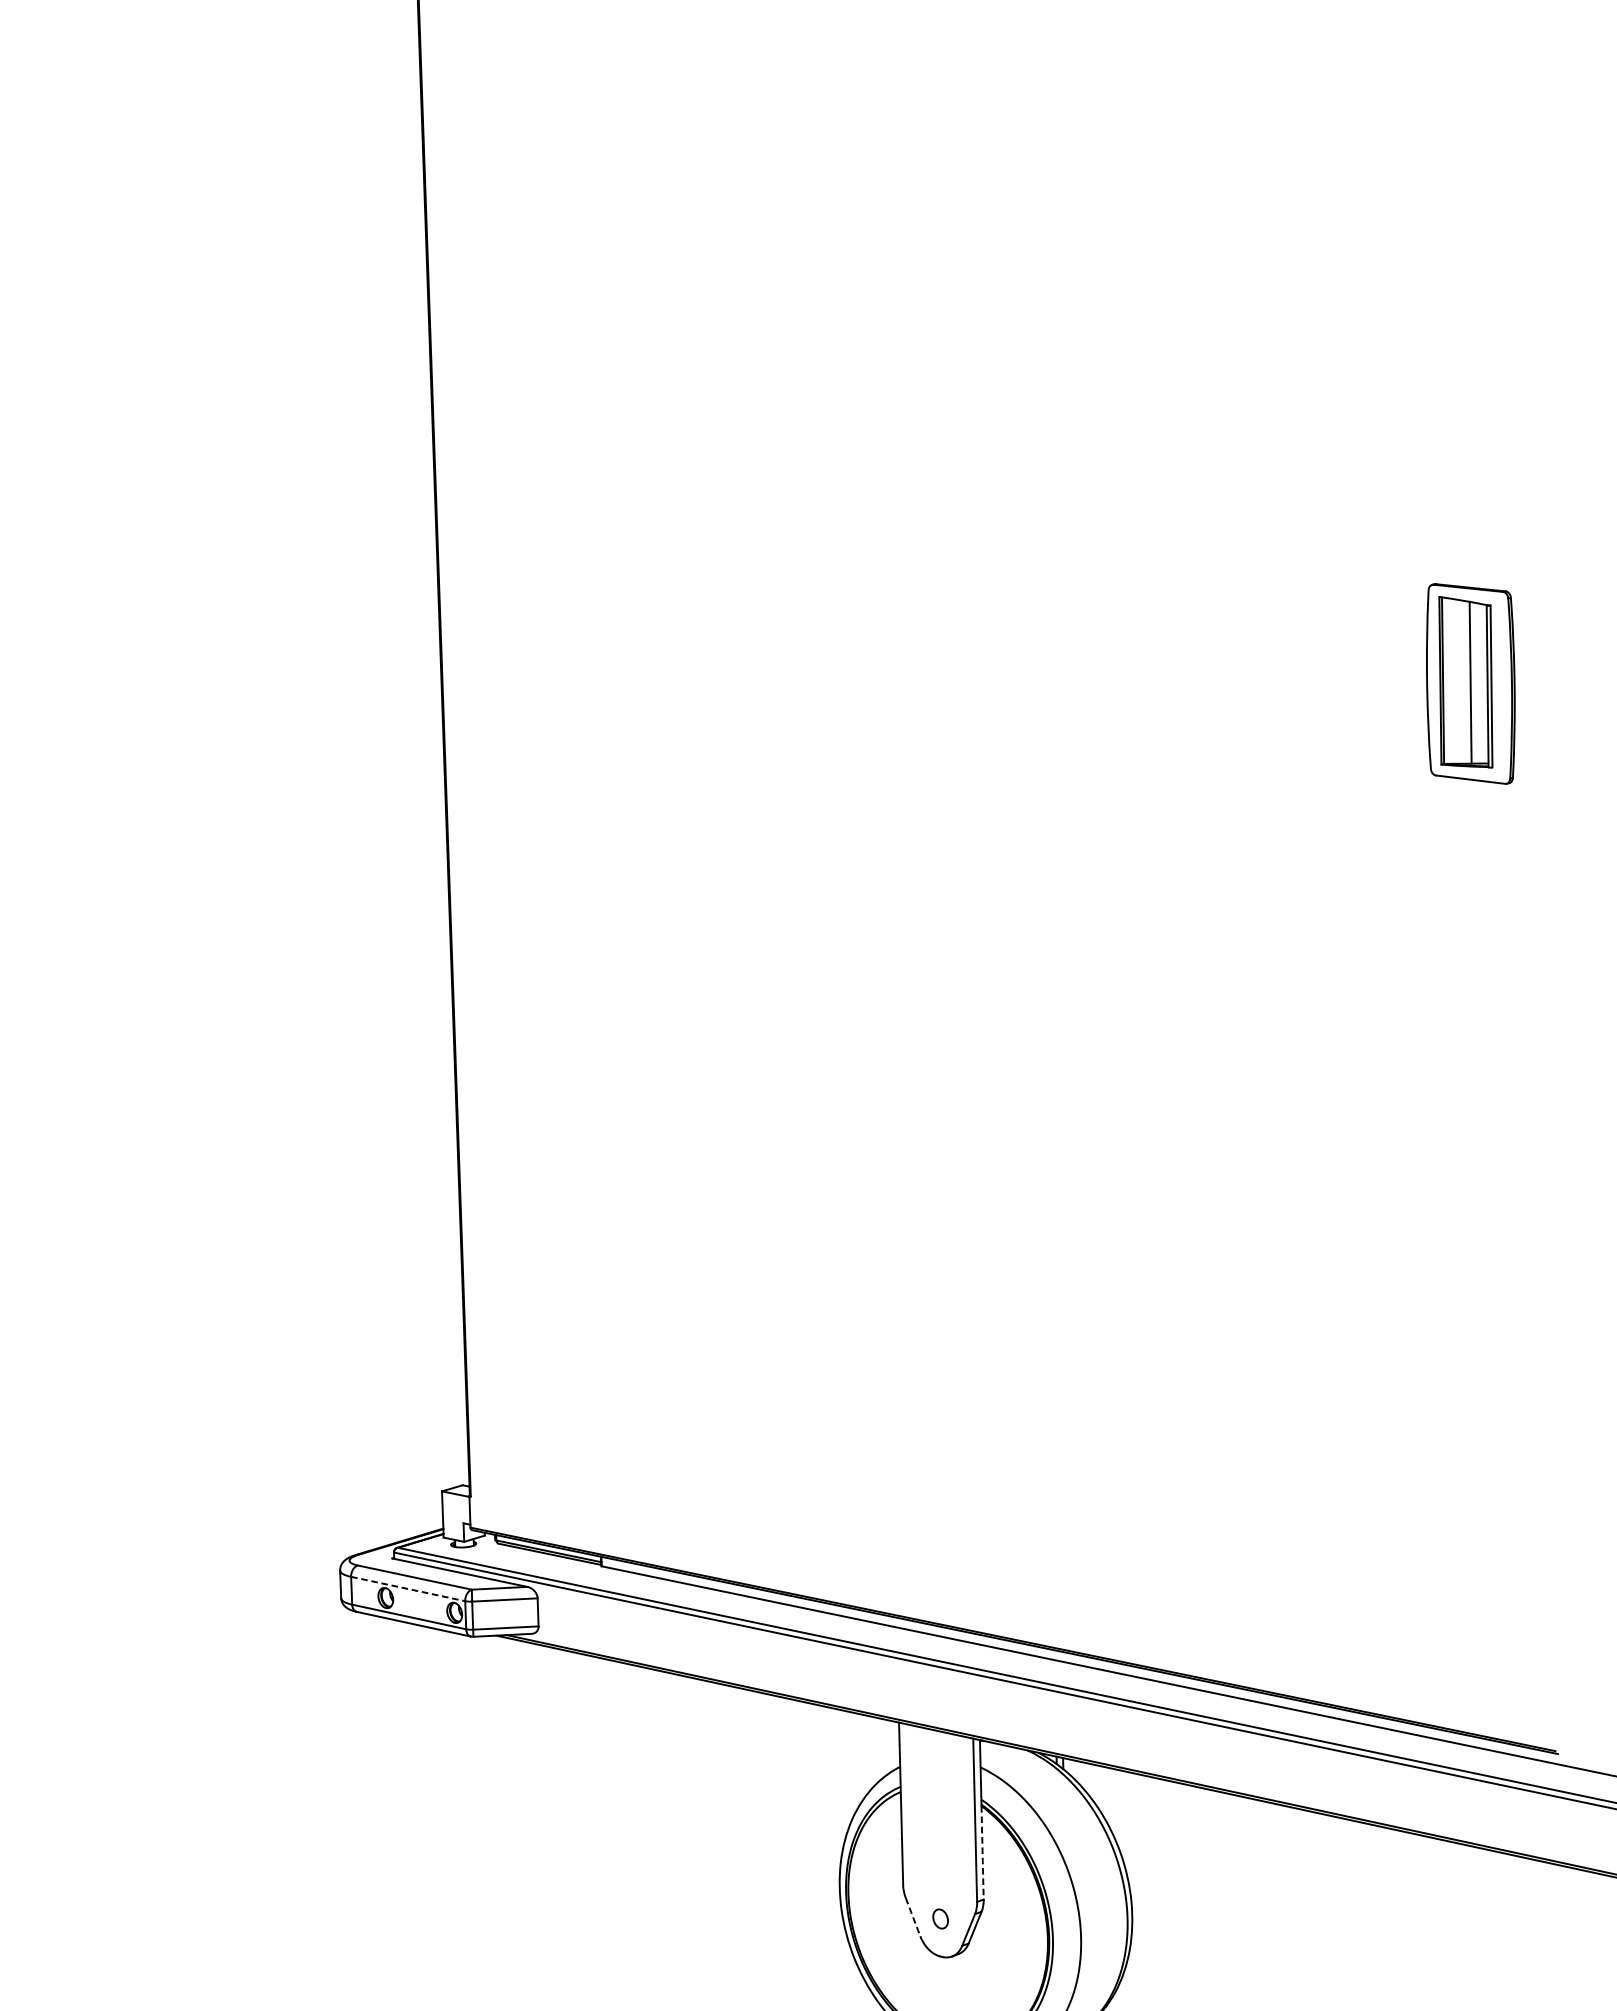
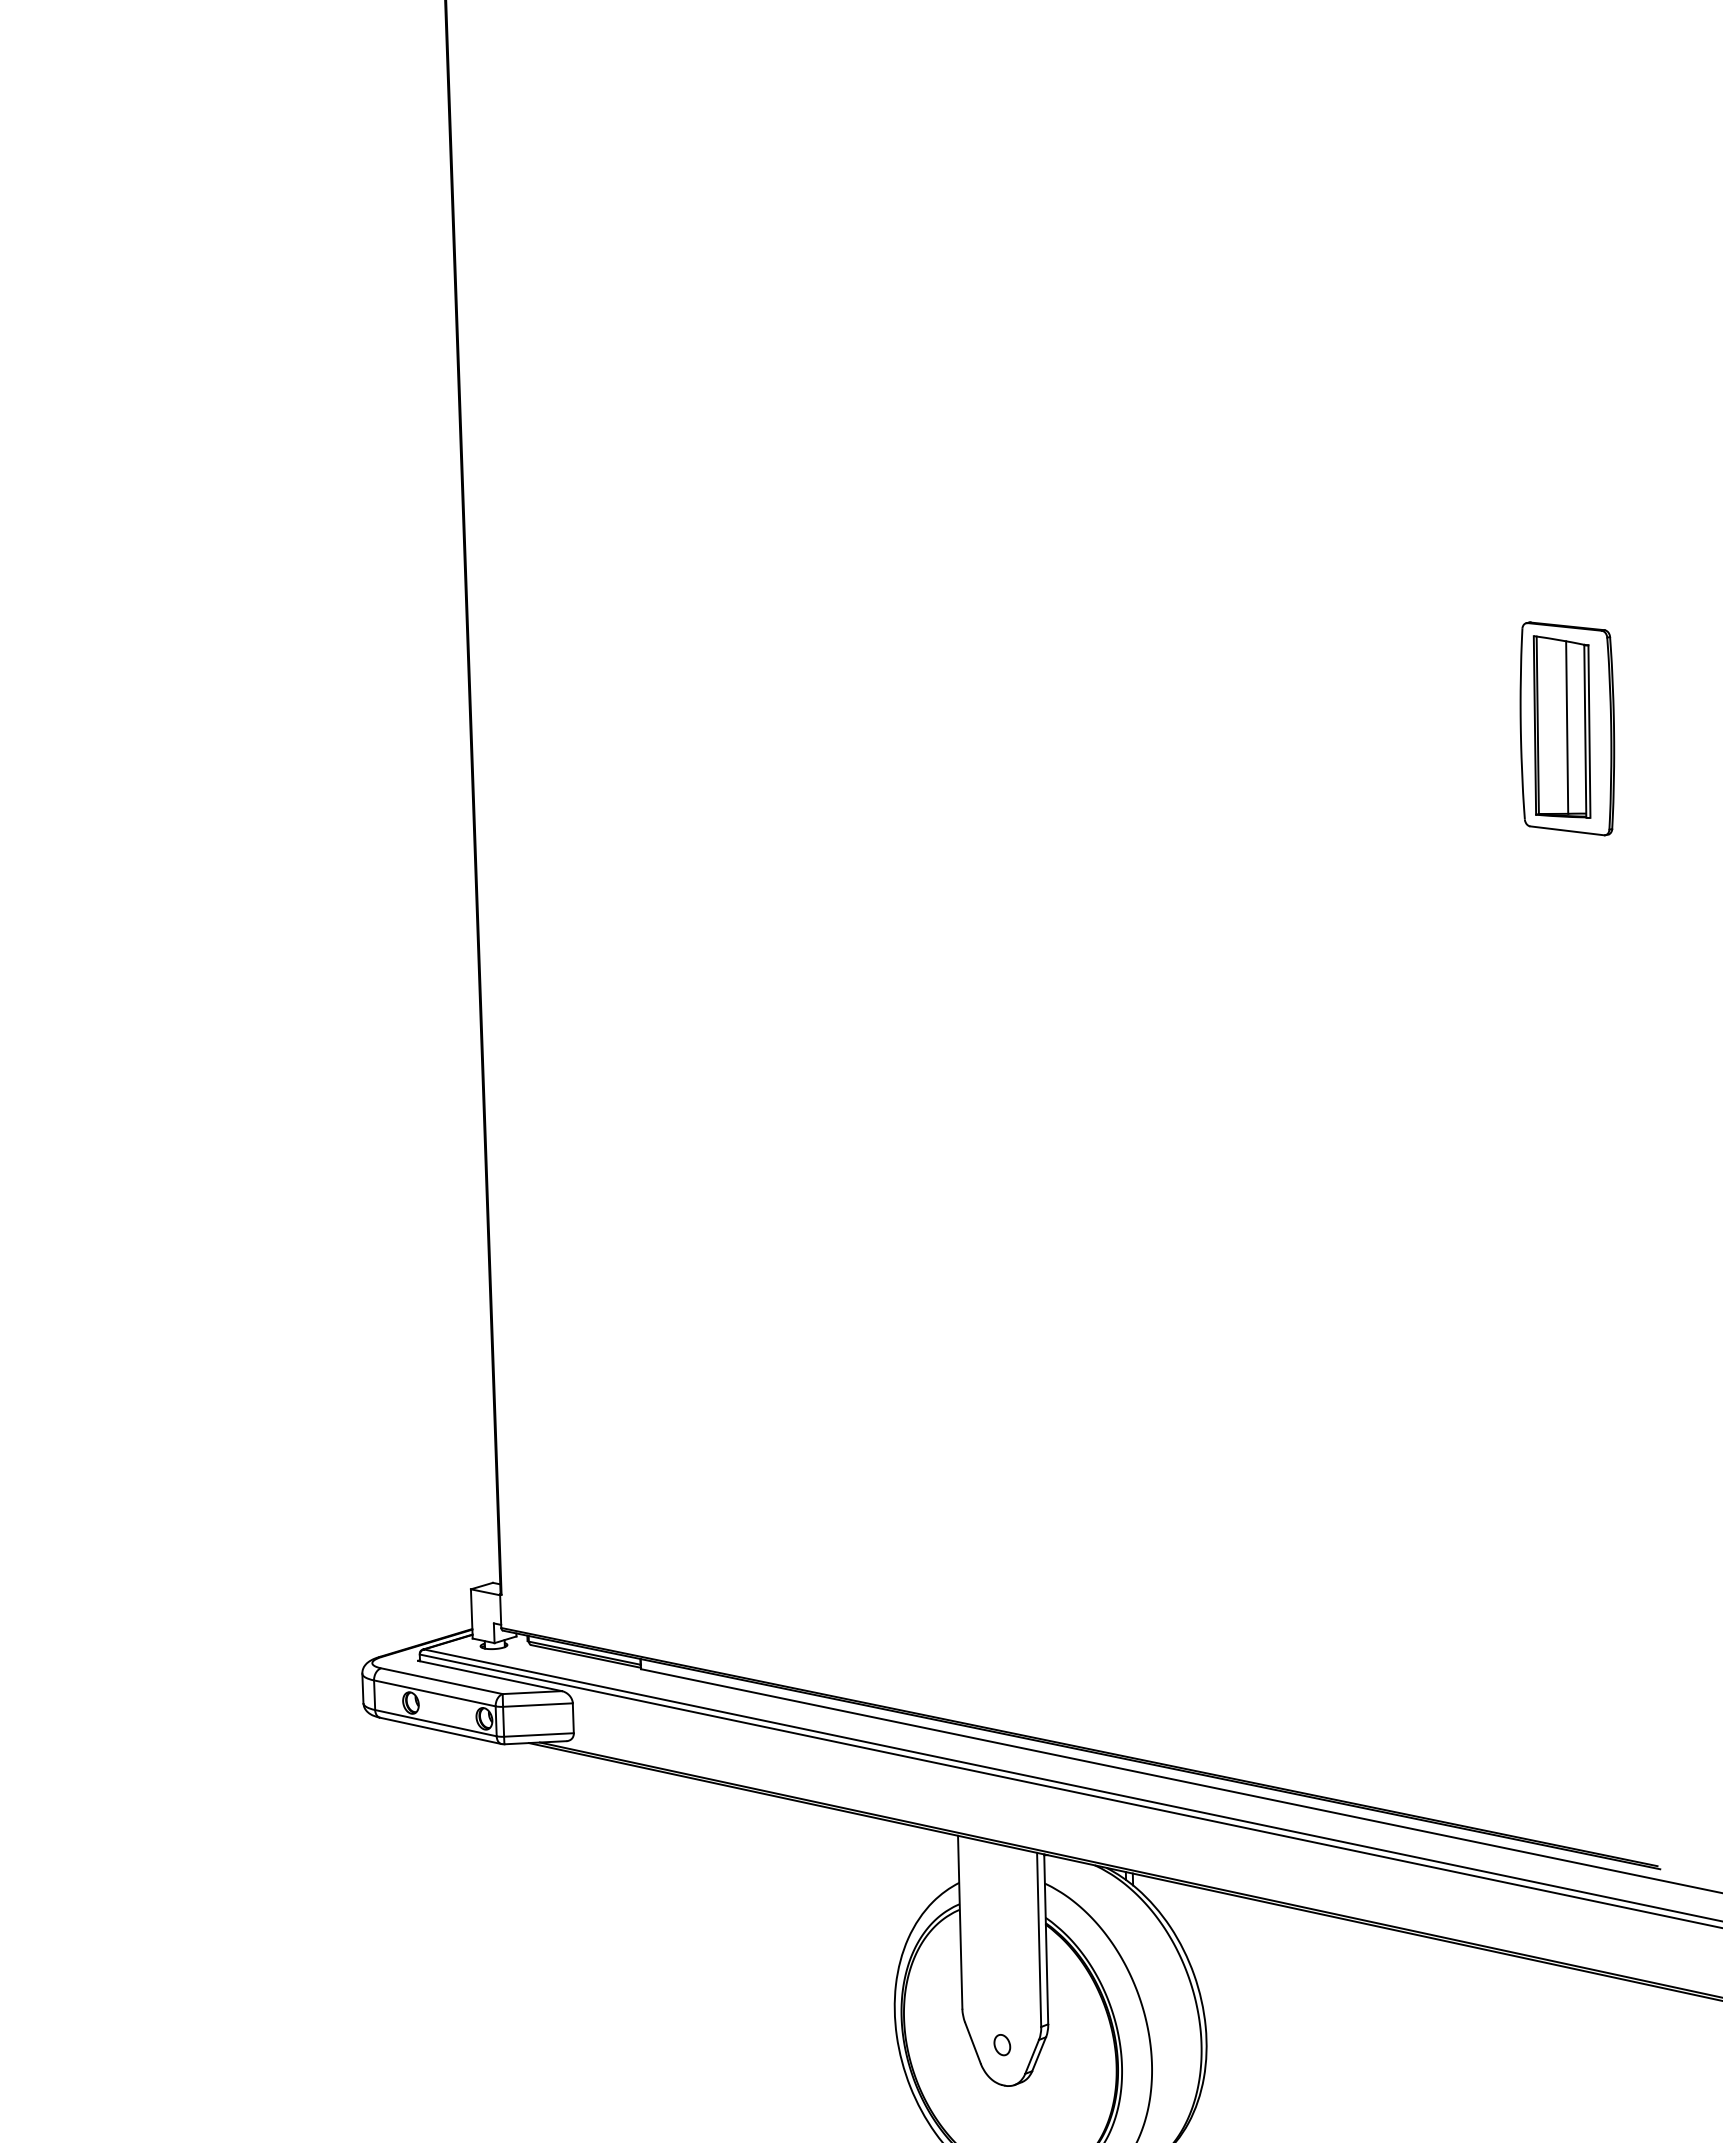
line: (408, 1589) -> (435, 1693), dashed -> solid
line: (983, 1852) -> (1047, 1974), dashed -> solid
line: (912, 1917) -> (972, 2043), dashed -> solid

